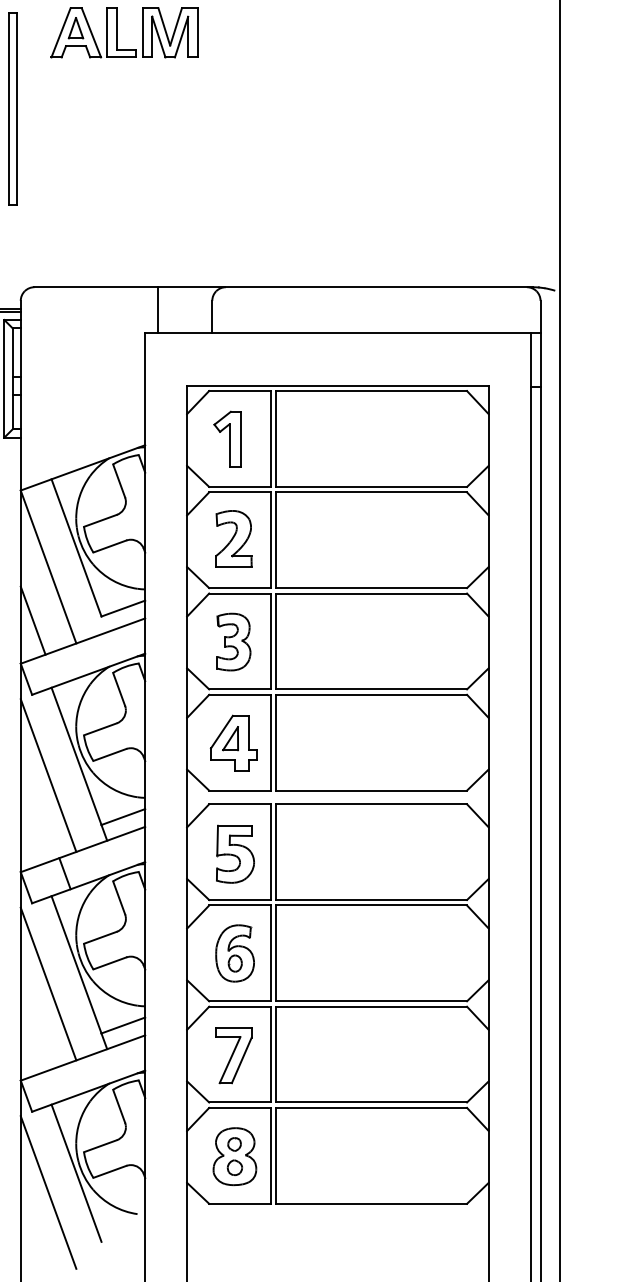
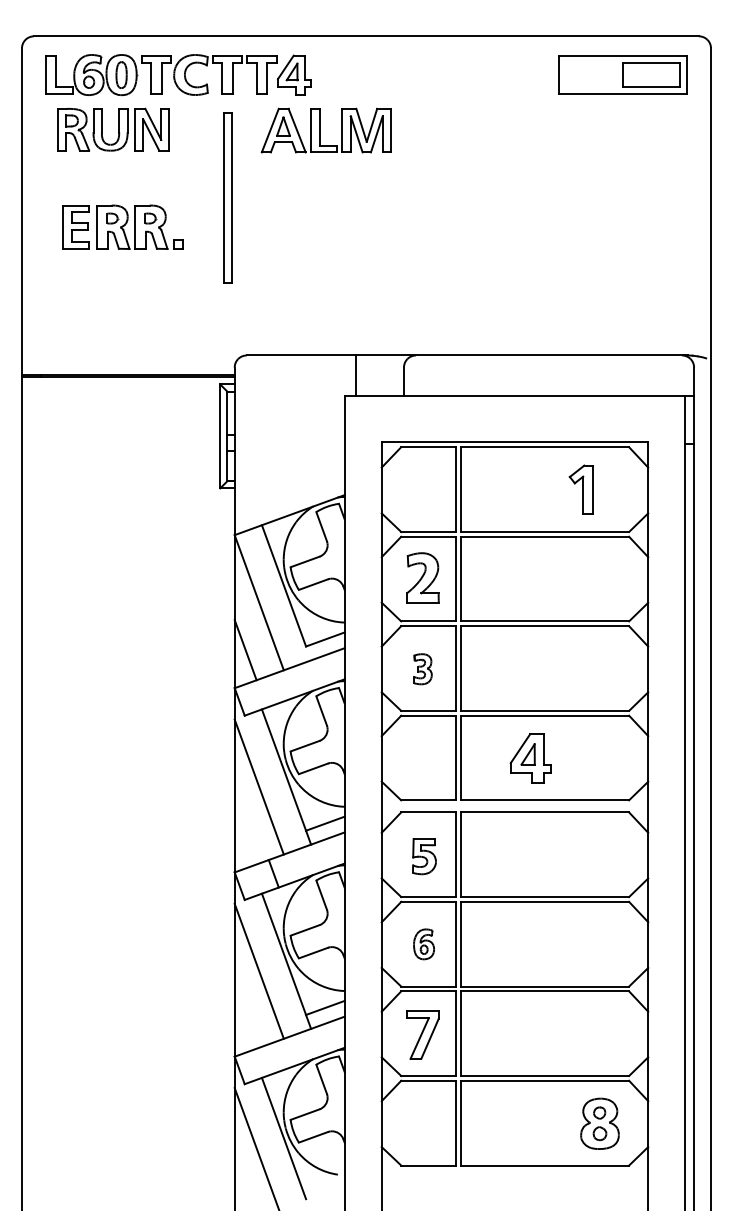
part: (226, 438) -> (580, 489), moved
part: (233, 642) -> (422, 669), size x0.6
part: (233, 743) -> (530, 758), moved
part: (235, 854) -> (424, 856), size x0.7
part: (234, 953) -> (423, 944), size x0.6
part: (234, 1156) -> (599, 1123), moved

